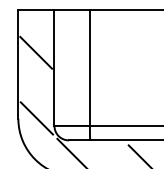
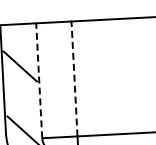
line: (54, 68) -> (39, 81), solid -> dashed
line: (89, 68) -> (74, 79), solid -> dashed

